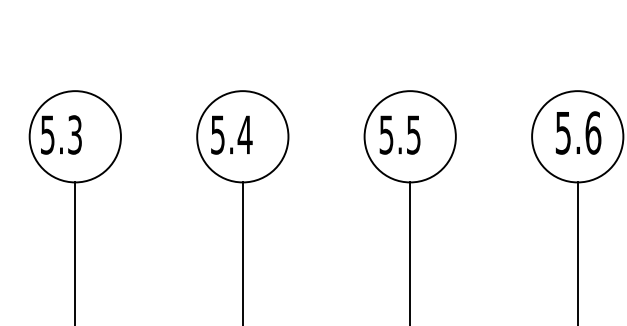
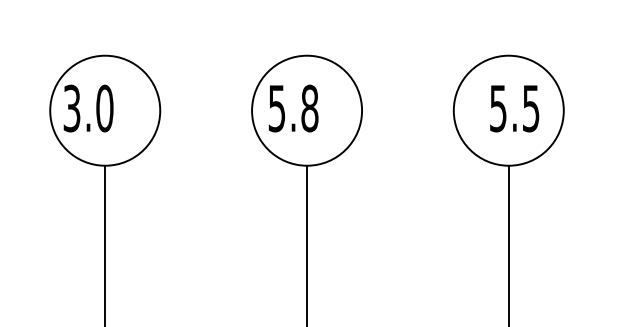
text: (61, 134) -> (88, 107), 5.3 -> 3.0
text: (244, 134) -> (309, 107), 5.4 -> 5.8
text: (399, 134) -> (513, 107), moved

